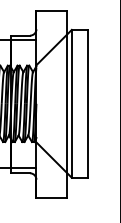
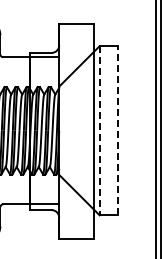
line: (71, 103) -> (99, 130), solid -> dashed
line: (88, 103) -> (118, 130), solid -> dashed

